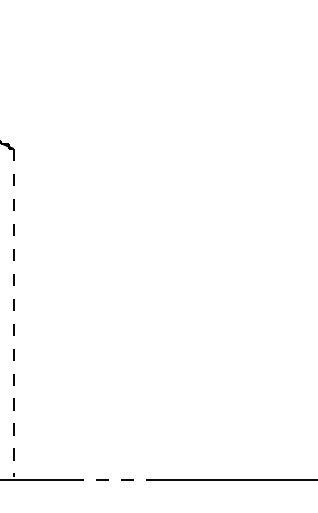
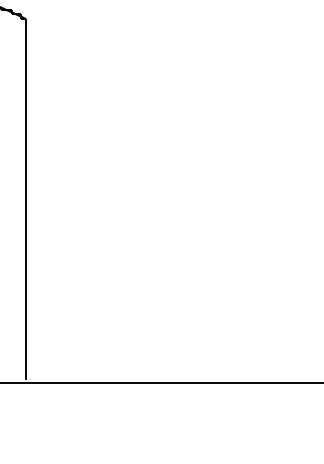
line: (13, 313) -> (25, 200), dashed -> solid
line: (113, 479) -> (136, 383), dashed -> solid

